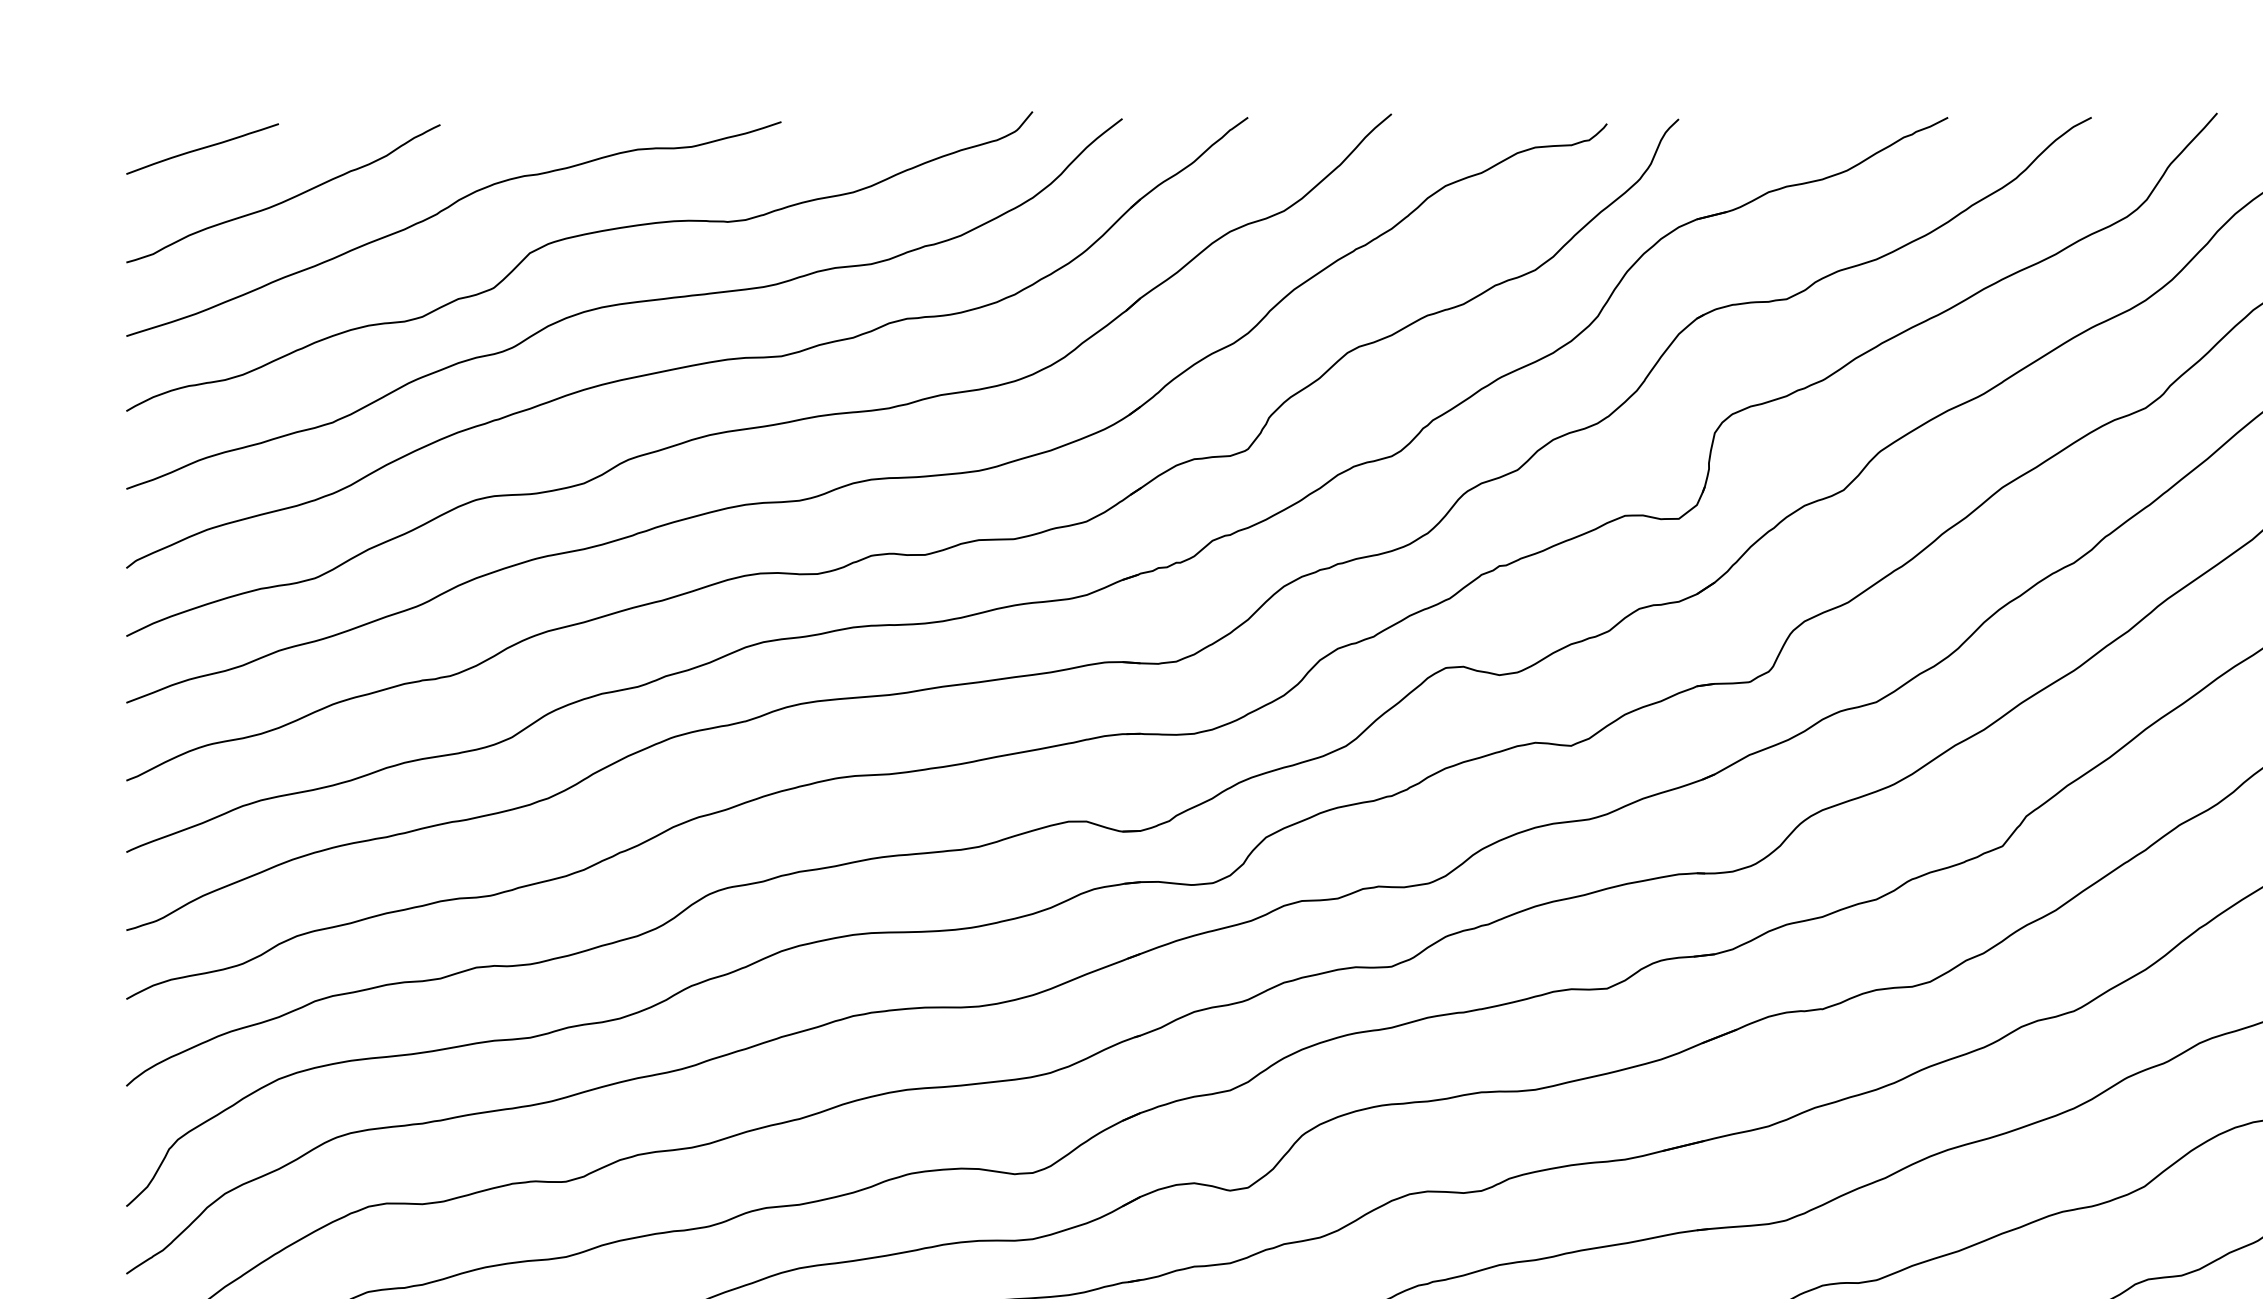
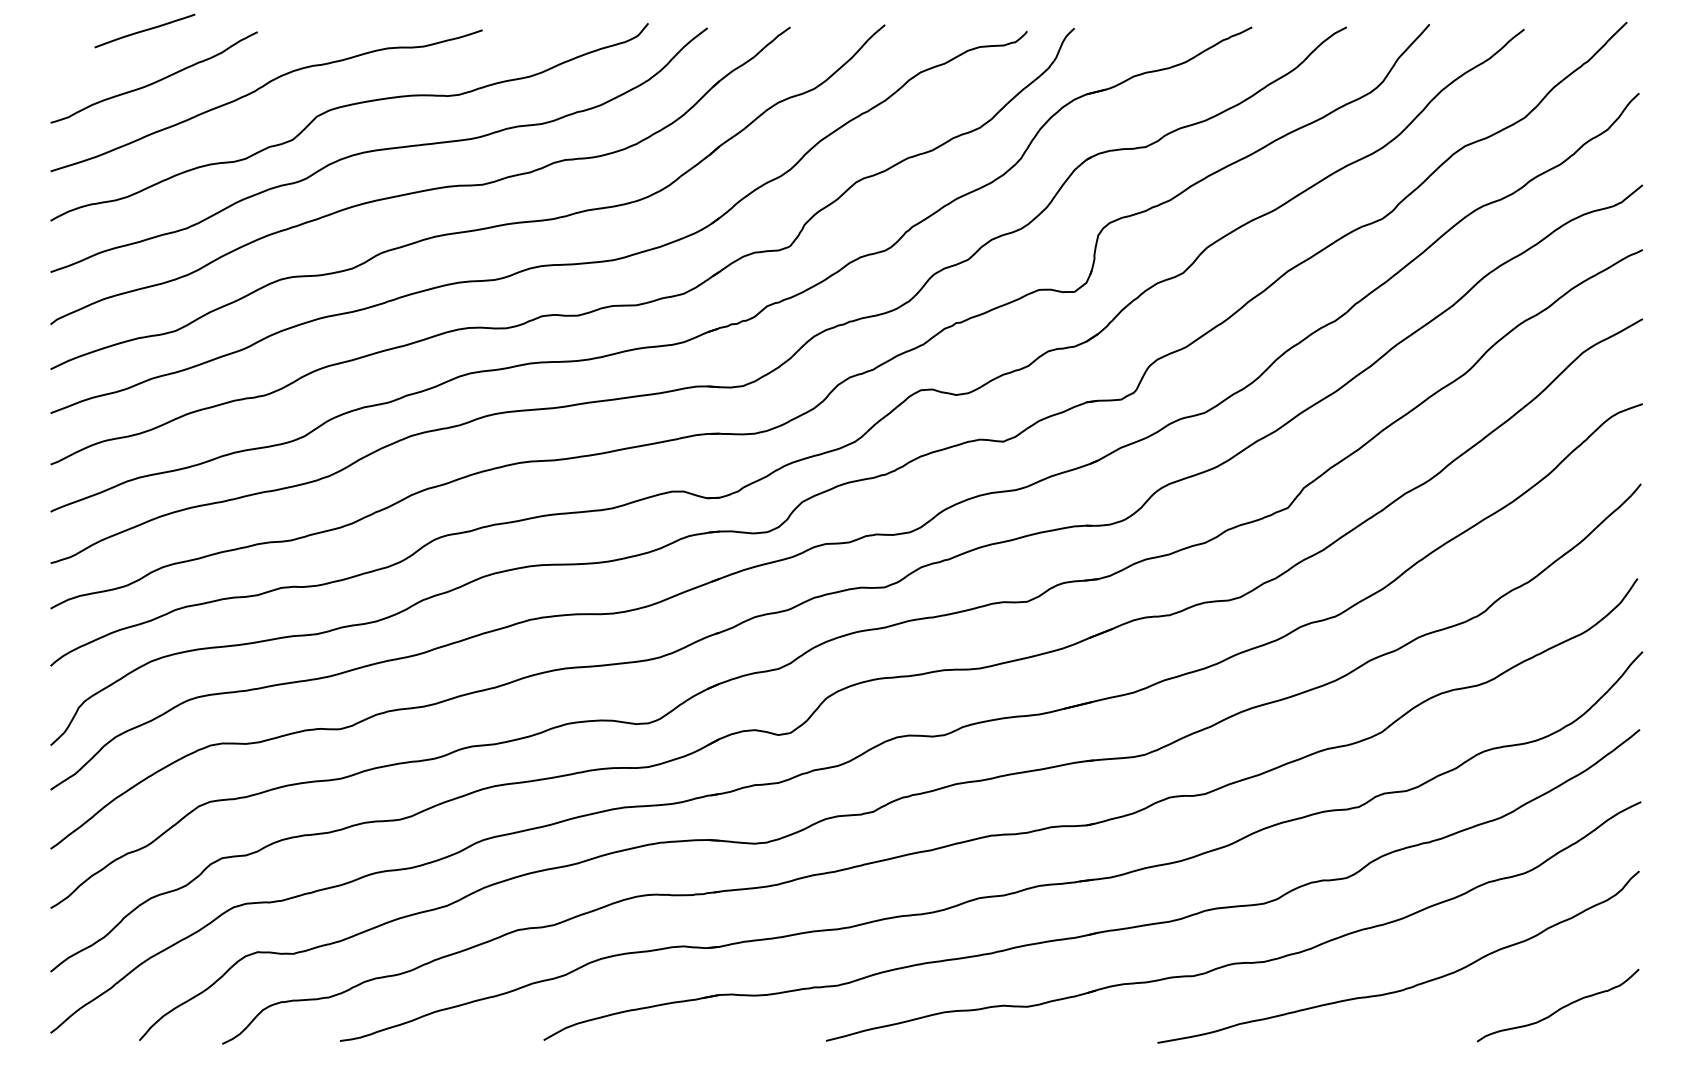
curve: (201, 148) -> (144, 30), moved

